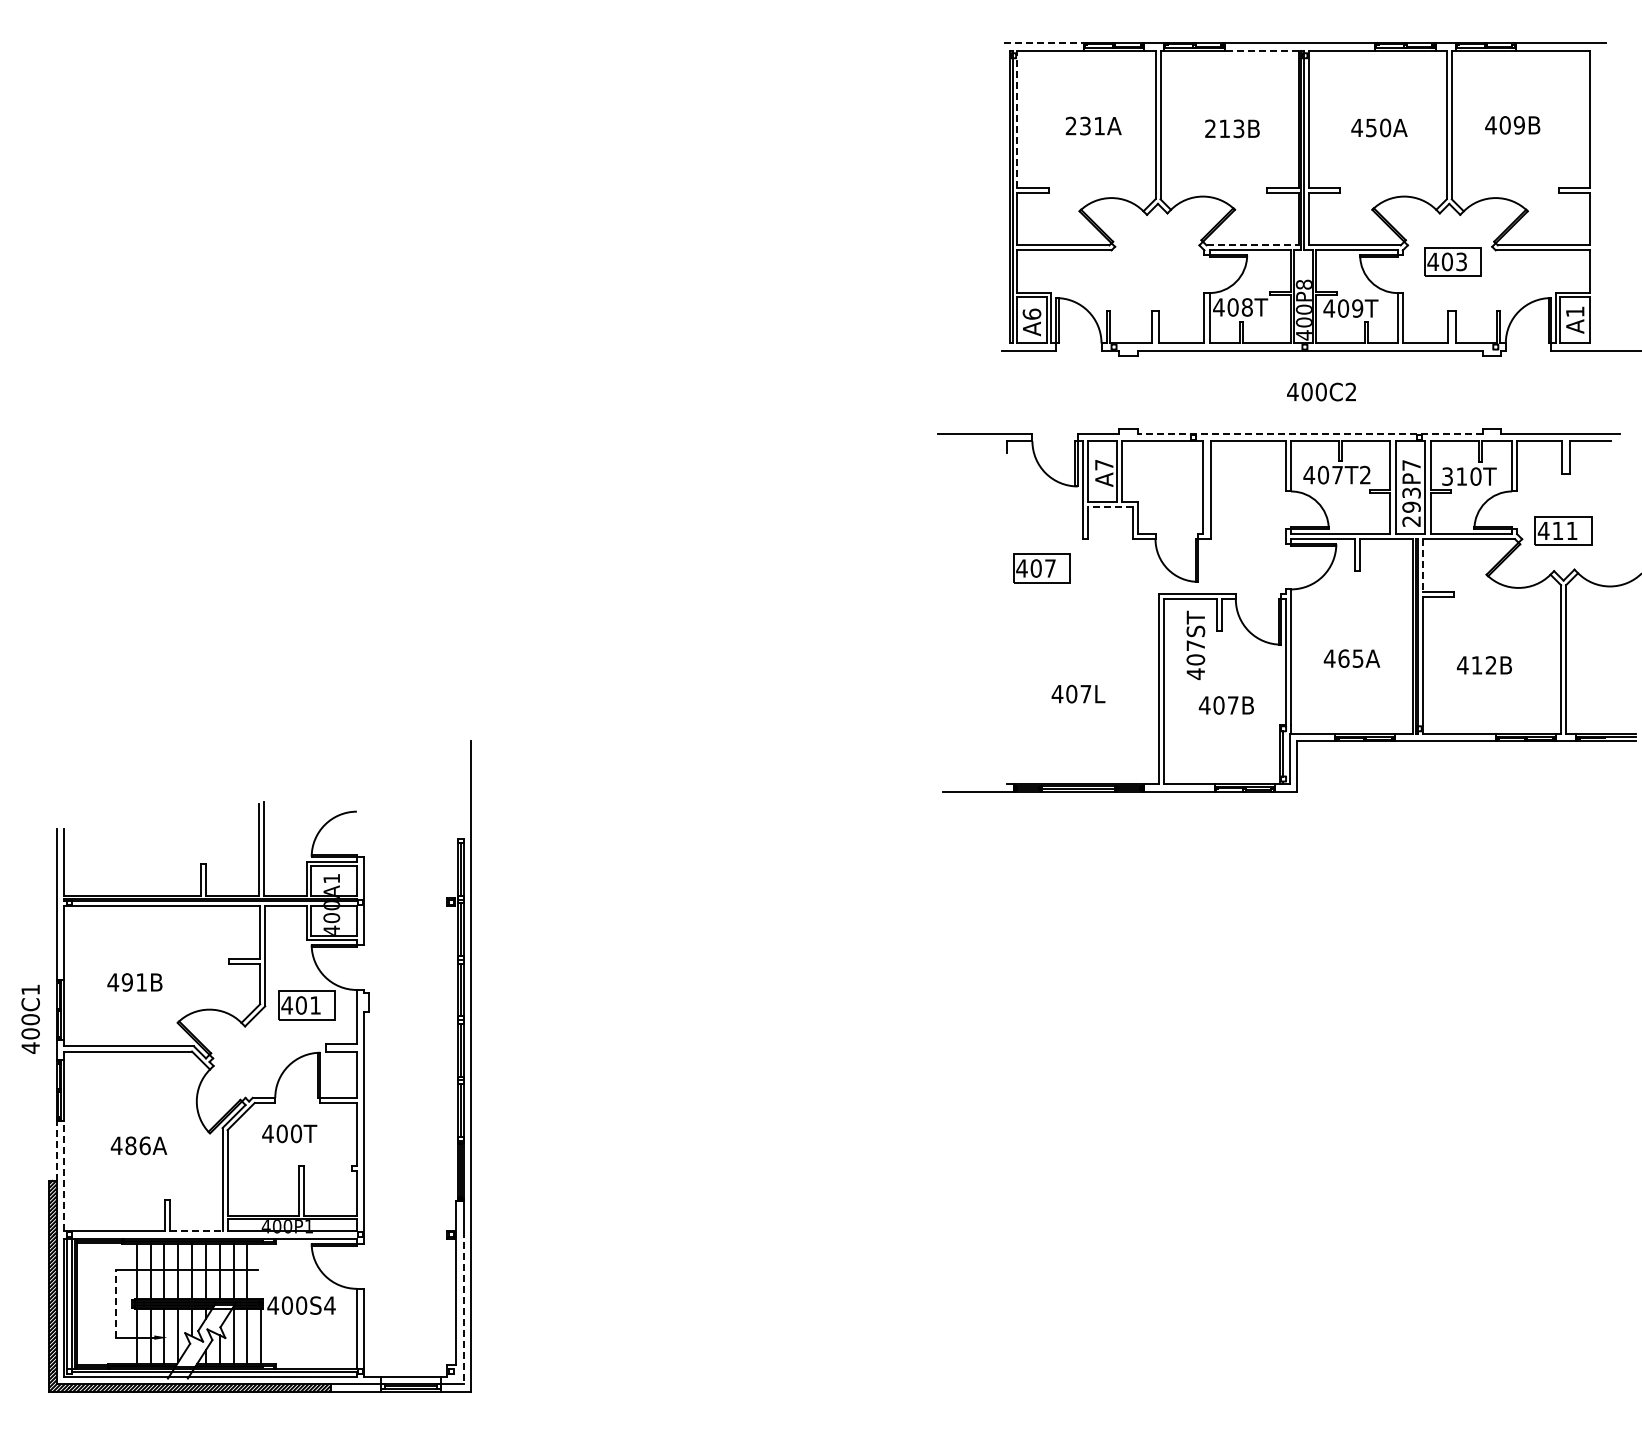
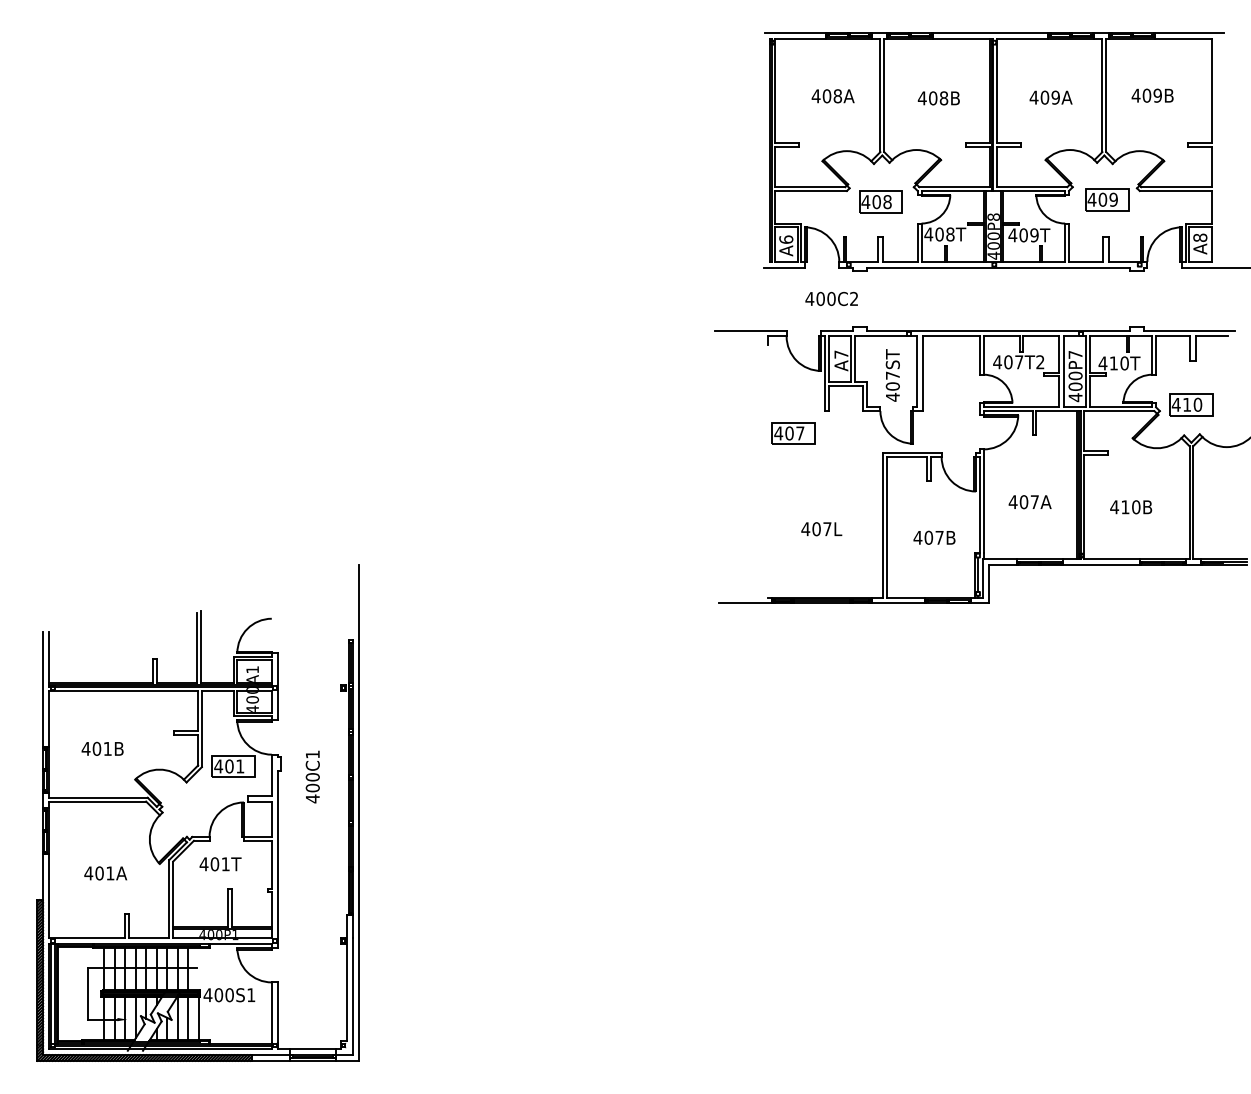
line: (1044, 43) -> (795, 33), dashed -> solid
line: (1261, 50) -> (961, 38), dashed -> solid
line: (1017, 118) -> (775, 90), dashed -> solid
text: (1085, 125) -> (827, 95), 231A -> 408A
text: (1378, 127) -> (1050, 97), 450A -> 409A
text: (1224, 128) -> (933, 98), 213B -> 408B
line: (1253, 245) -> (955, 187), dashed -> solid
text: (1461, 261) -> (1113, 199), 403 -> 409
part: (1155, 264) -> (880, 201), added
text: (1575, 311) -> (1200, 237), A1 -> A8
text: (1321, 391) -> (831, 298), moved
line: (1309, 433) -> (997, 330), dashed -> solid
text: (1447, 476) -> (1102, 363), 310T -> 410T
line: (1110, 506) -> (846, 386), dashed -> solid
text: (1411, 507) -> (1075, 386), 293P7 -> 400P7
text: (1571, 530) -> (1197, 404), 411 -> 410
line: (1422, 566) -> (1083, 431), dashed -> solid
text: (1195, 645) -> (892, 375), moved
text: (1350, 658) -> (1029, 502), 465A -> 407A
text: (1490, 665) -> (1135, 507), 412B -> 410B
text: (126, 982) -> (96, 748), 491B -> 401B
text: (30, 1018) -> (312, 776), moved
text: (296, 1133) -> (225, 864), 400T -> 401T
text: (137, 1145) -> (104, 873), 486A -> 401A
line: (56, 1150) -> (42, 876), dashed -> solid
line: (64, 1175) -> (48, 896), dashed -> solid
line: (196, 1231) -> (149, 938), dashed -> solid
line: (115, 1303) -> (87, 993), dashed -> solid
text: (329, 1305) -> (250, 995), 400S4 -> 400S1
line: (463, 1307) -> (353, 996), dashed -> solid

